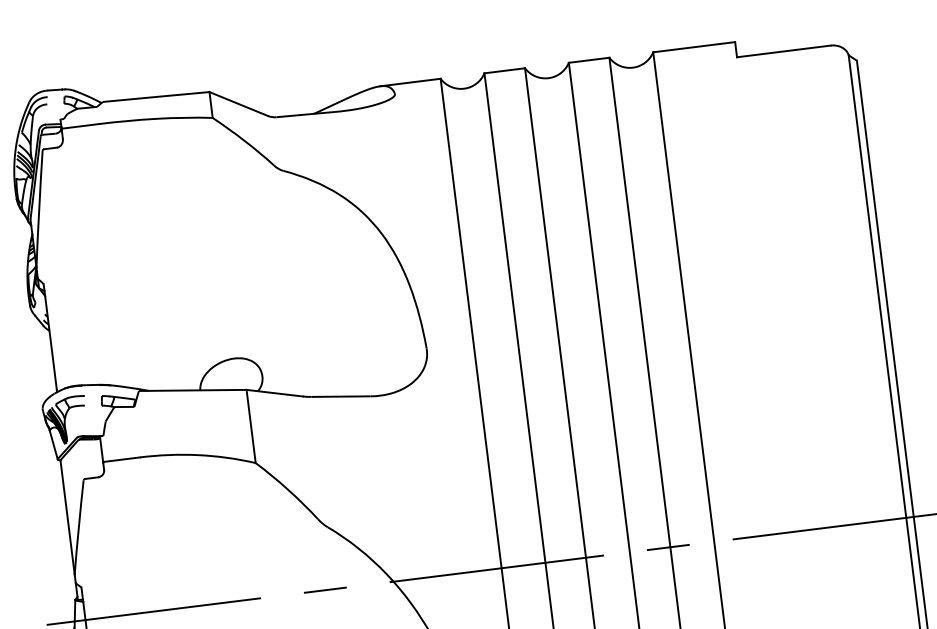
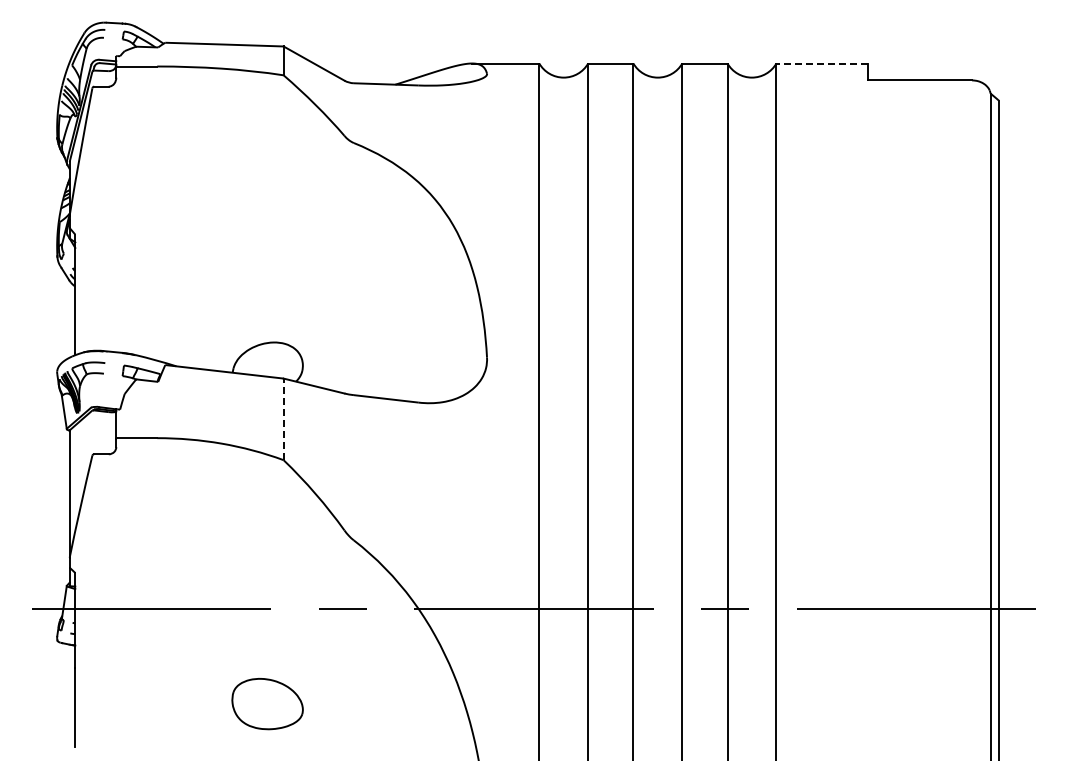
line: (694, 47) -> (822, 63), solid -> dashed
line: (251, 426) -> (283, 419), solid -> dashed

